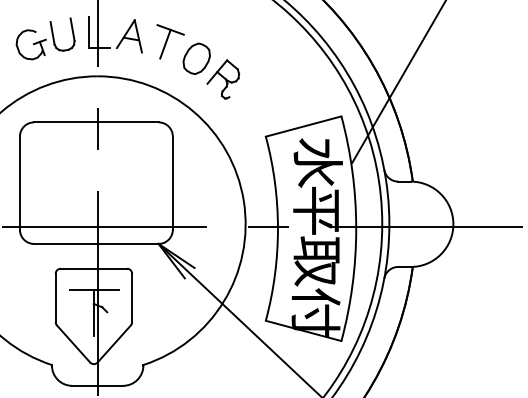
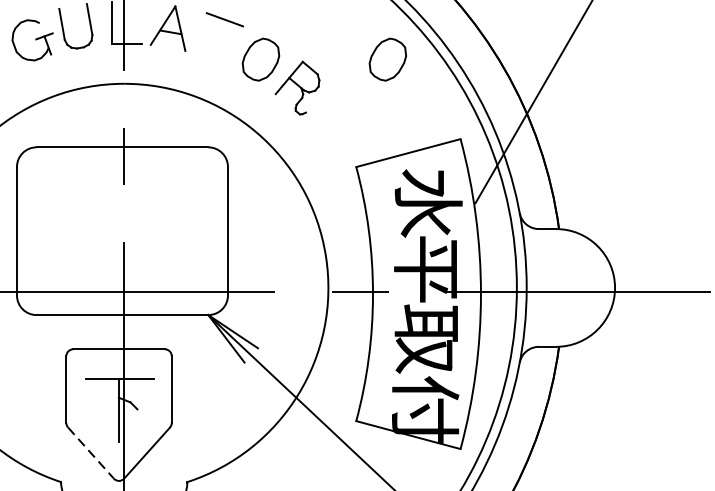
line: (165, 43) -> (217, 38), removed
part: (288, 58) -> (387, 59), added
line: (73, 343) -> (90, 452), solid -> dashed

